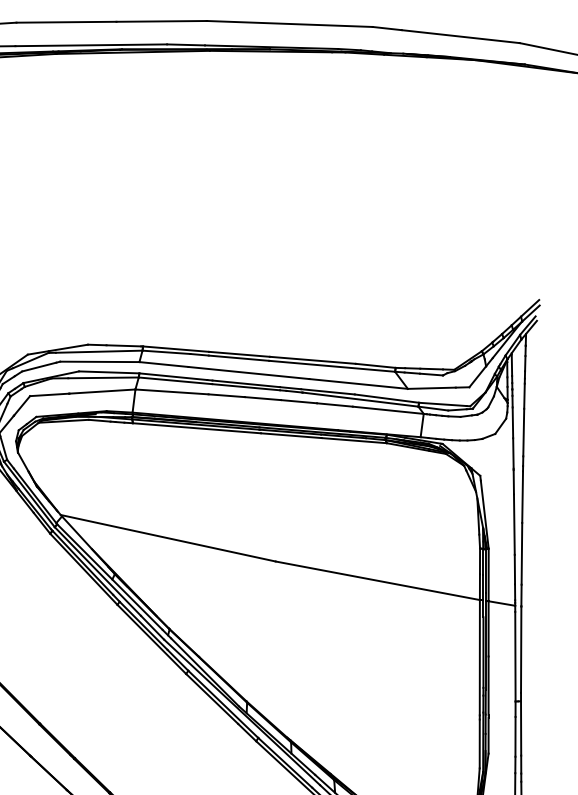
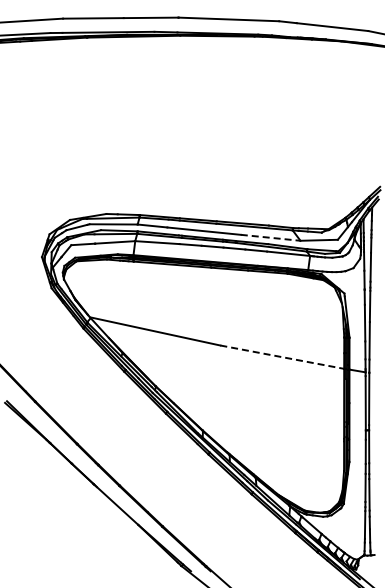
line: (358, 383) -> (270, 237), solid -> dashed
line: (378, 581) -> (282, 357), solid -> dashed

